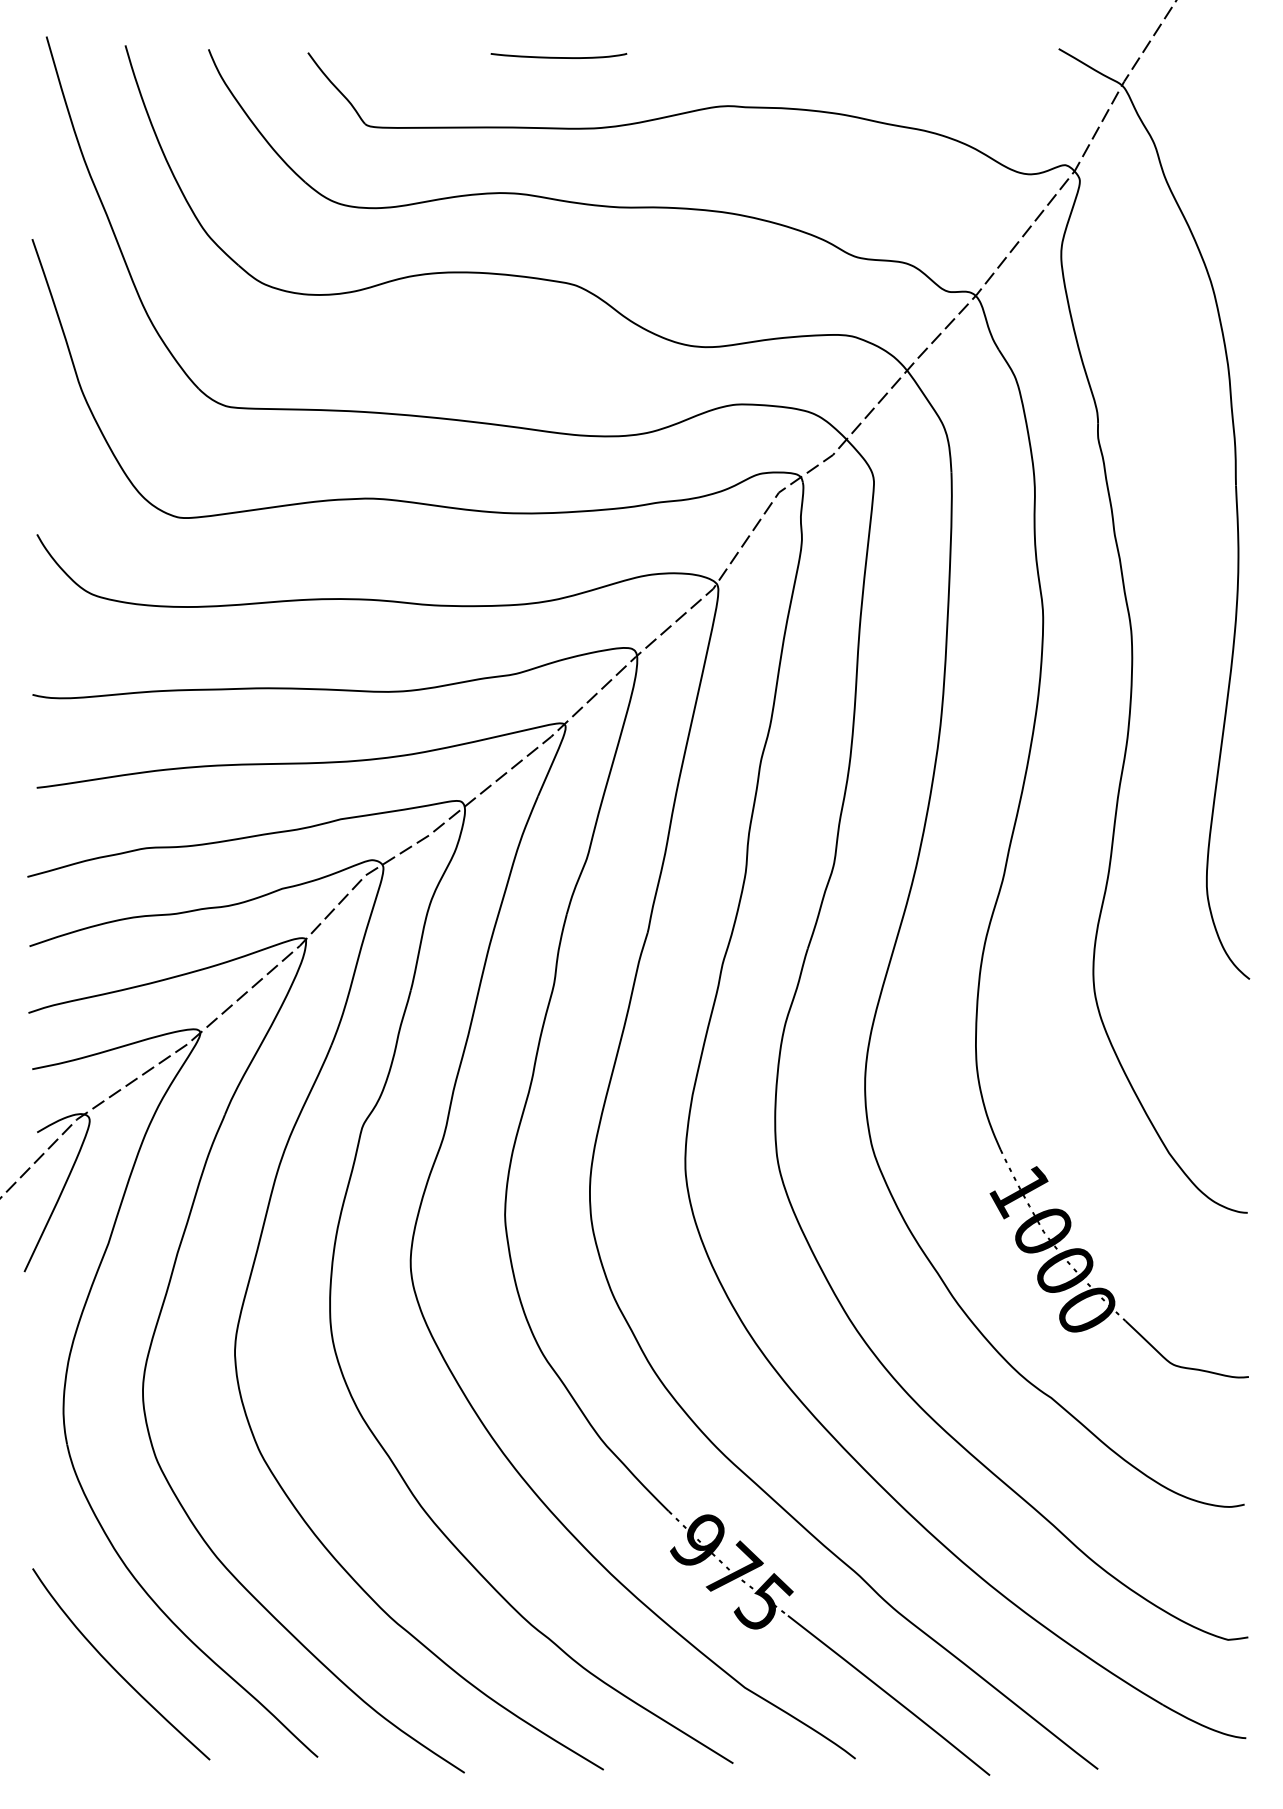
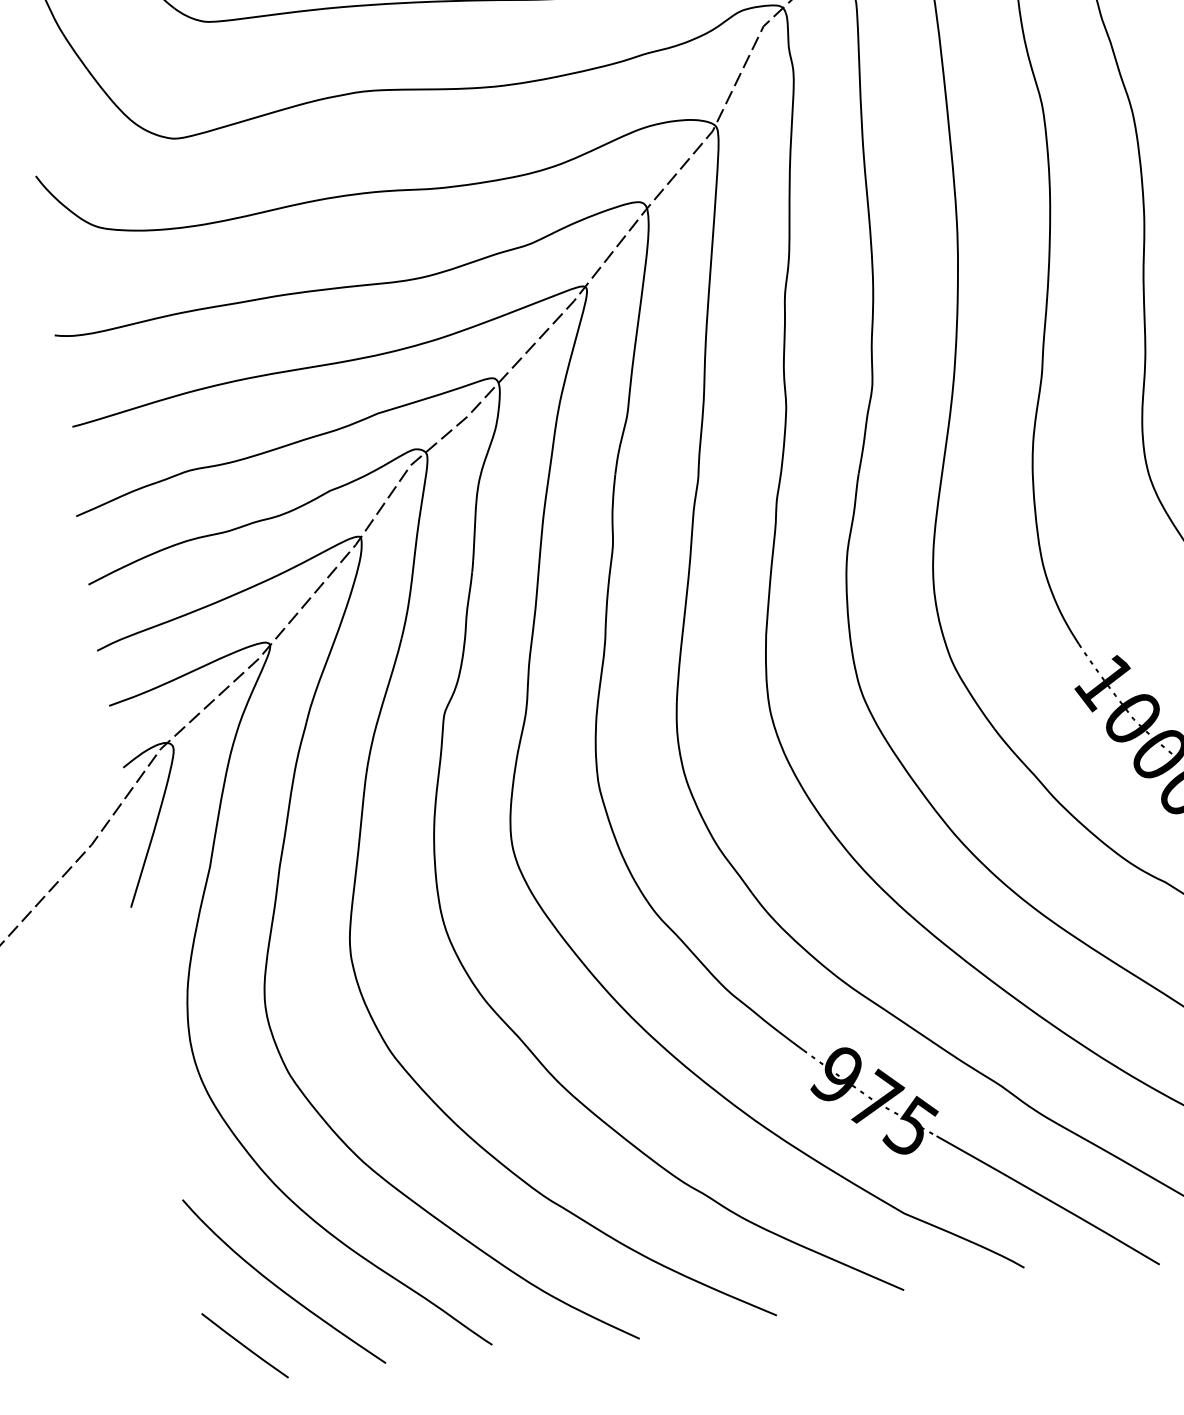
line: (72, 1721) -> (244, 1345), added

